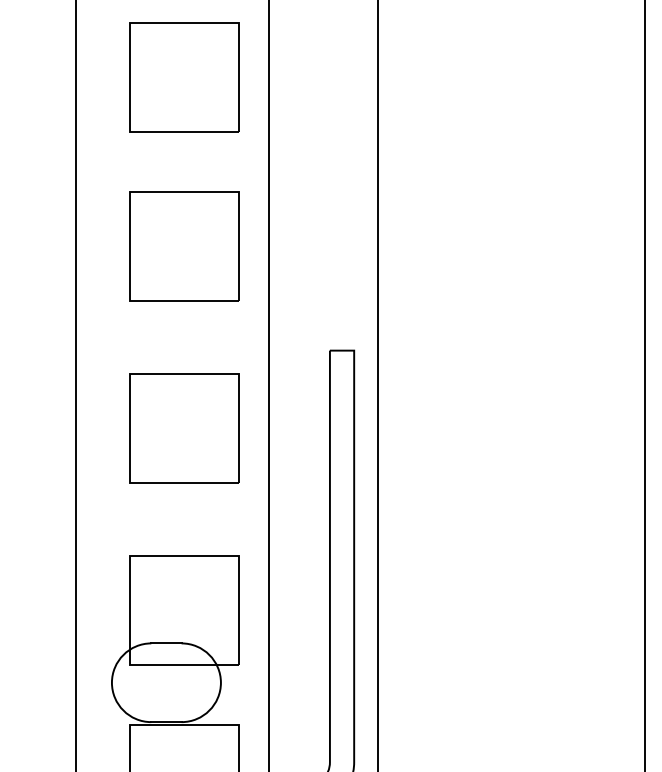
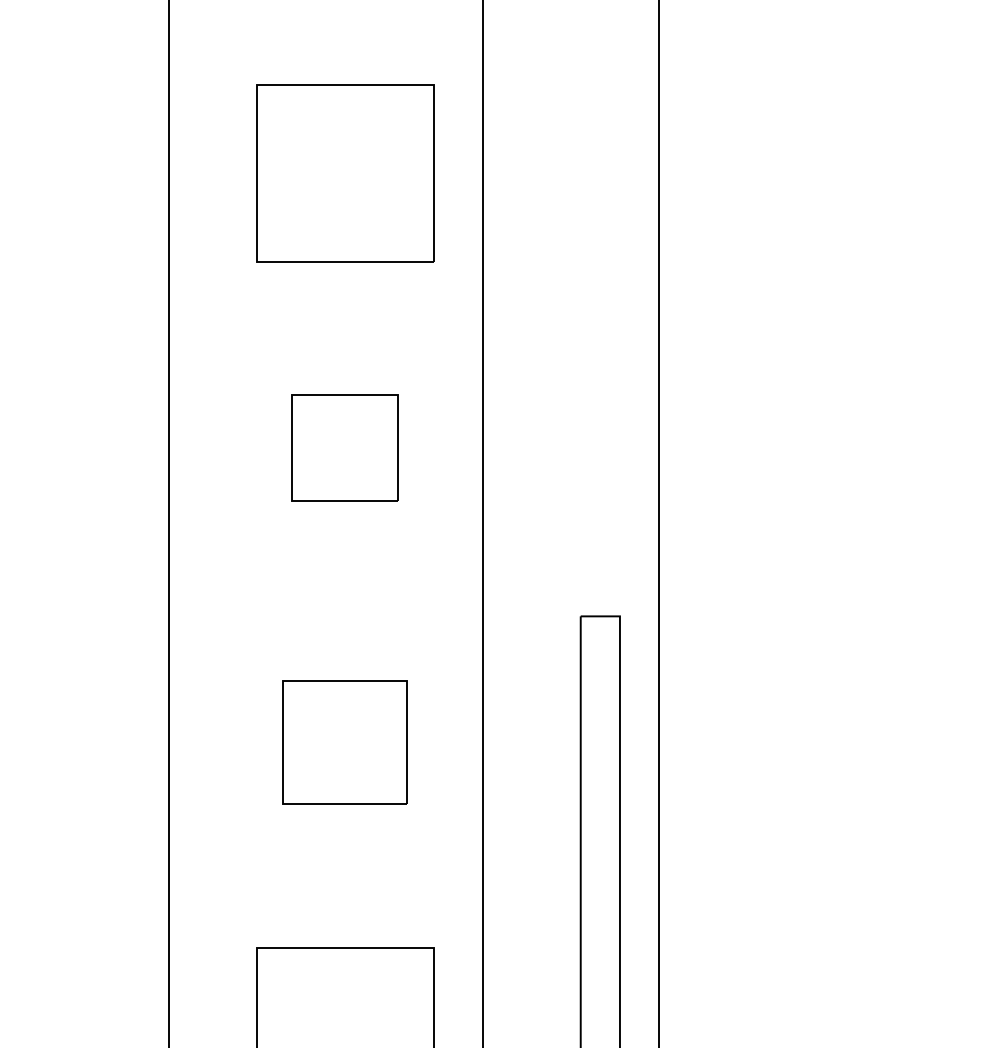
part: (184, 246) -> (345, 447), size x0.6
part: (184, 428) -> (345, 742), size x0.7

